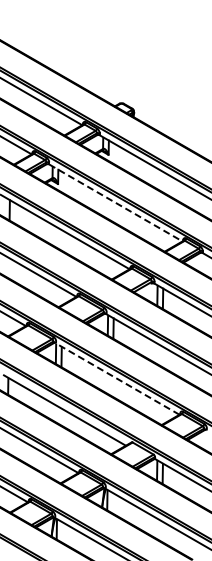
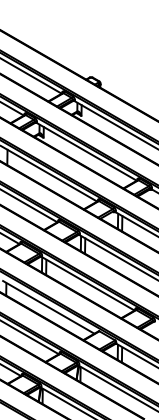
line: (115, 202) -> (86, 151), dashed -> solid
line: (117, 378) -> (88, 283), dashed -> solid

